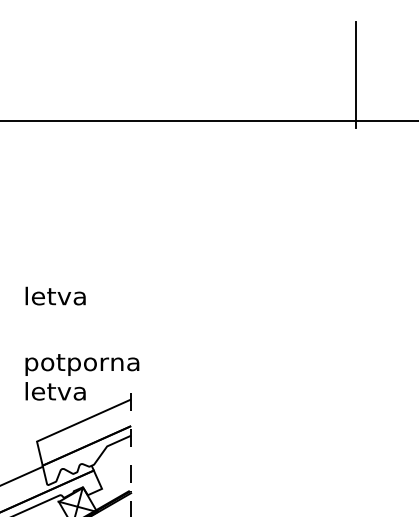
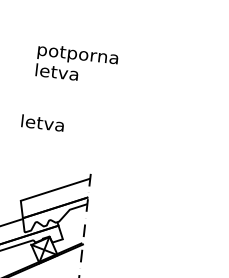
text: (55, 295) -> (42, 122), moved
text: (82, 377) -> (77, 64), moved

